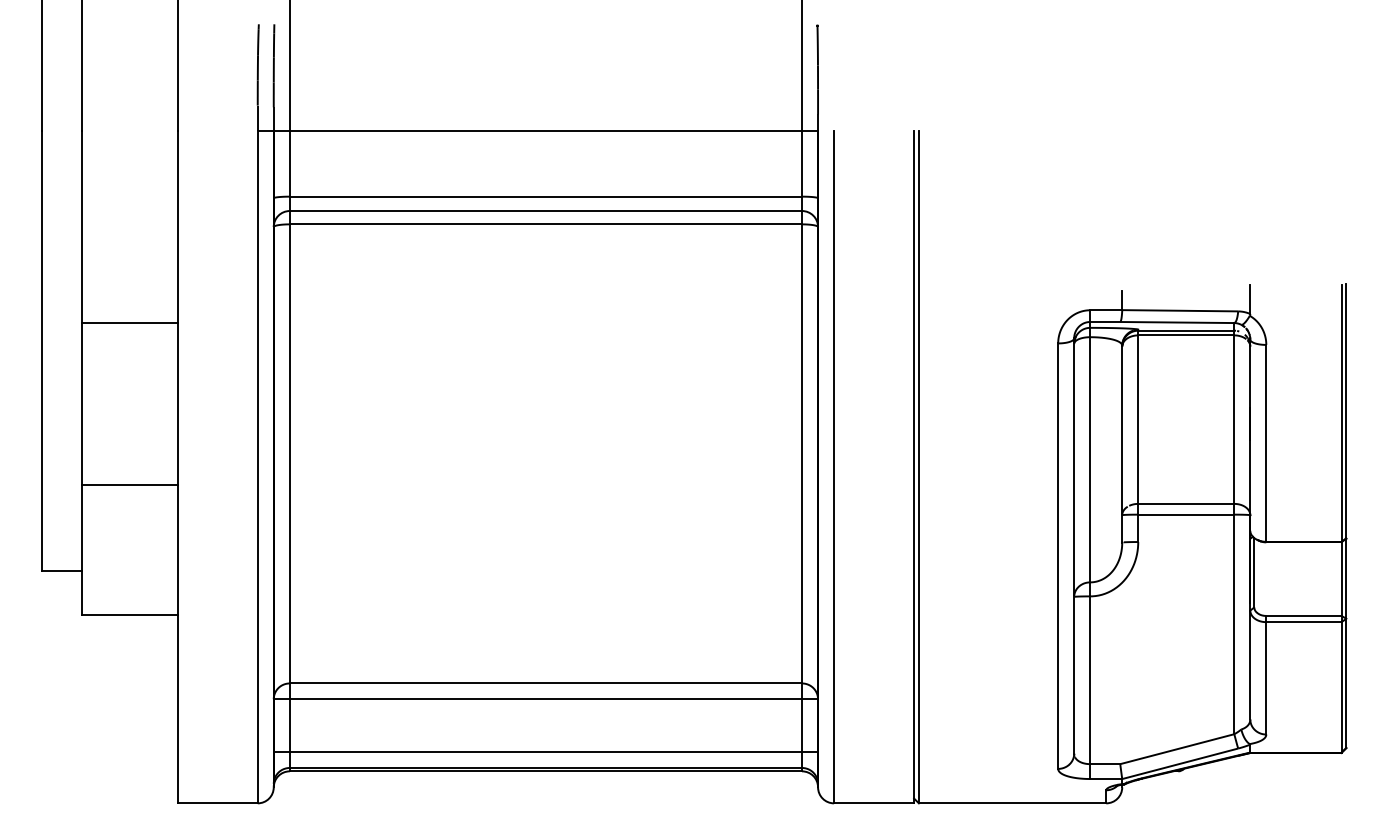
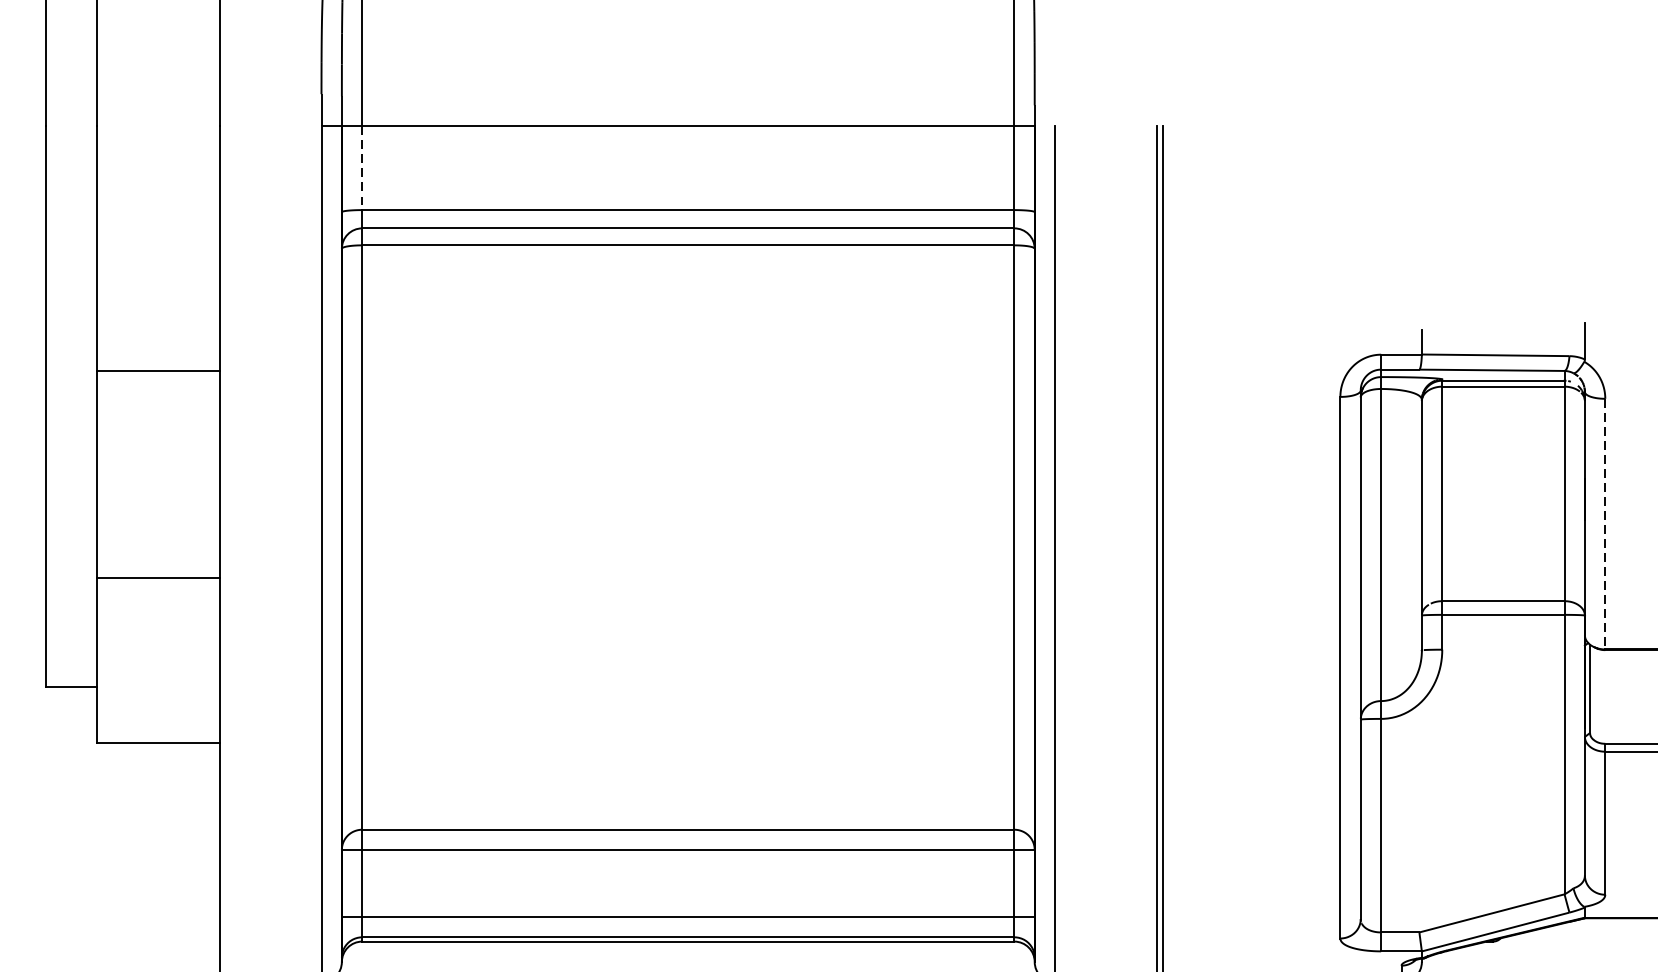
line: (289, 163) -> (361, 167), solid -> dashed
line: (1266, 443) -> (1605, 524), solid -> dashed

